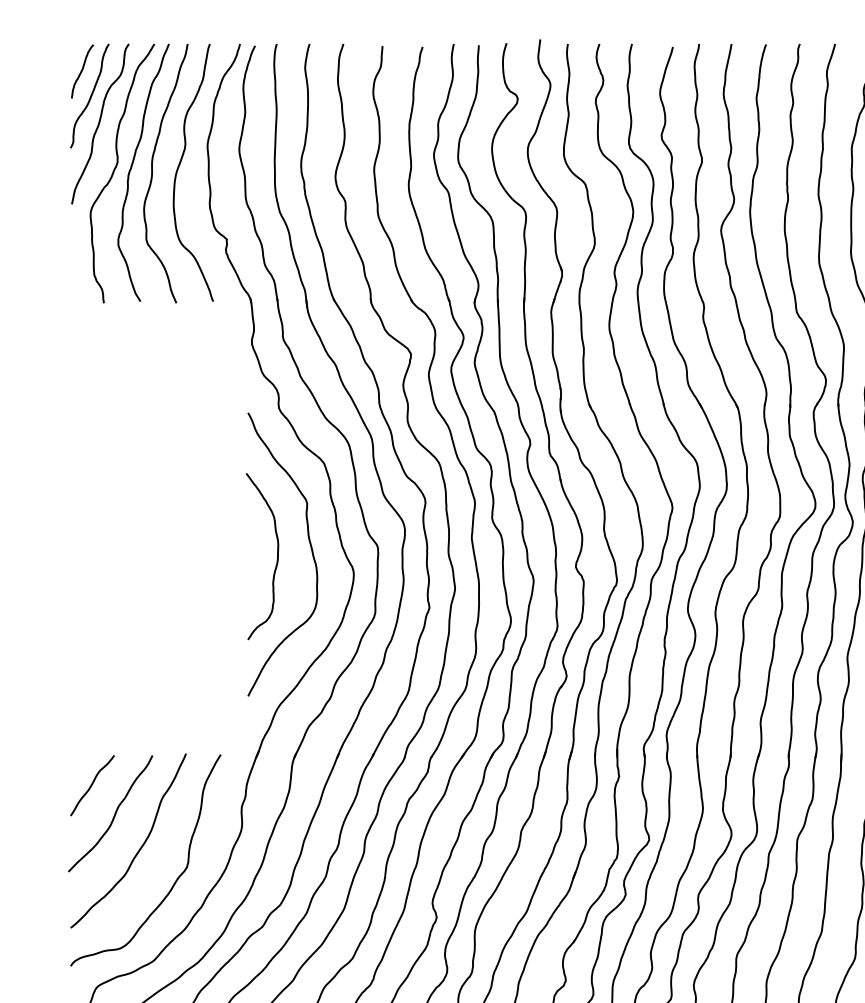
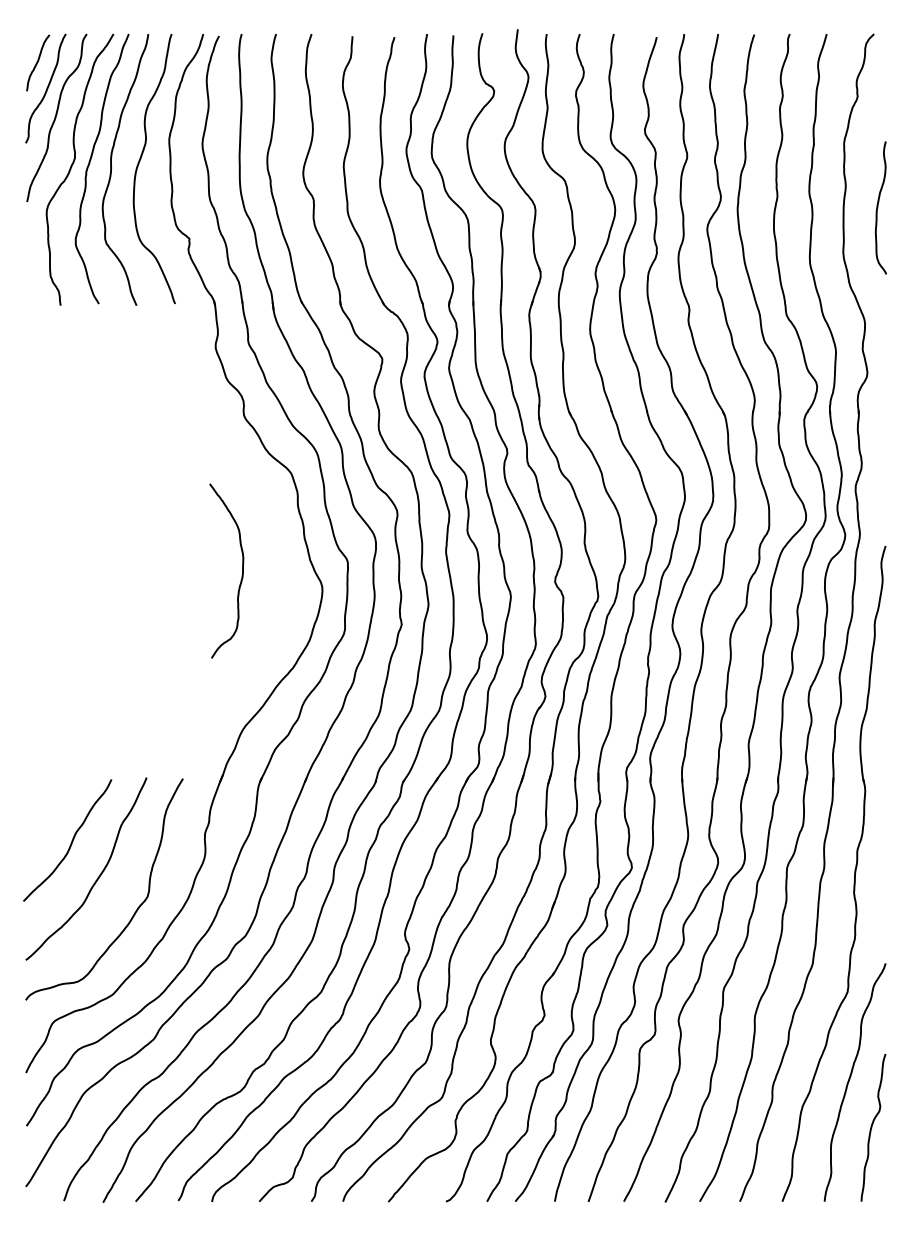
curve: (309, 546) -> (276, 560), removed
curve: (92, 786) -> (48, 811), removed

